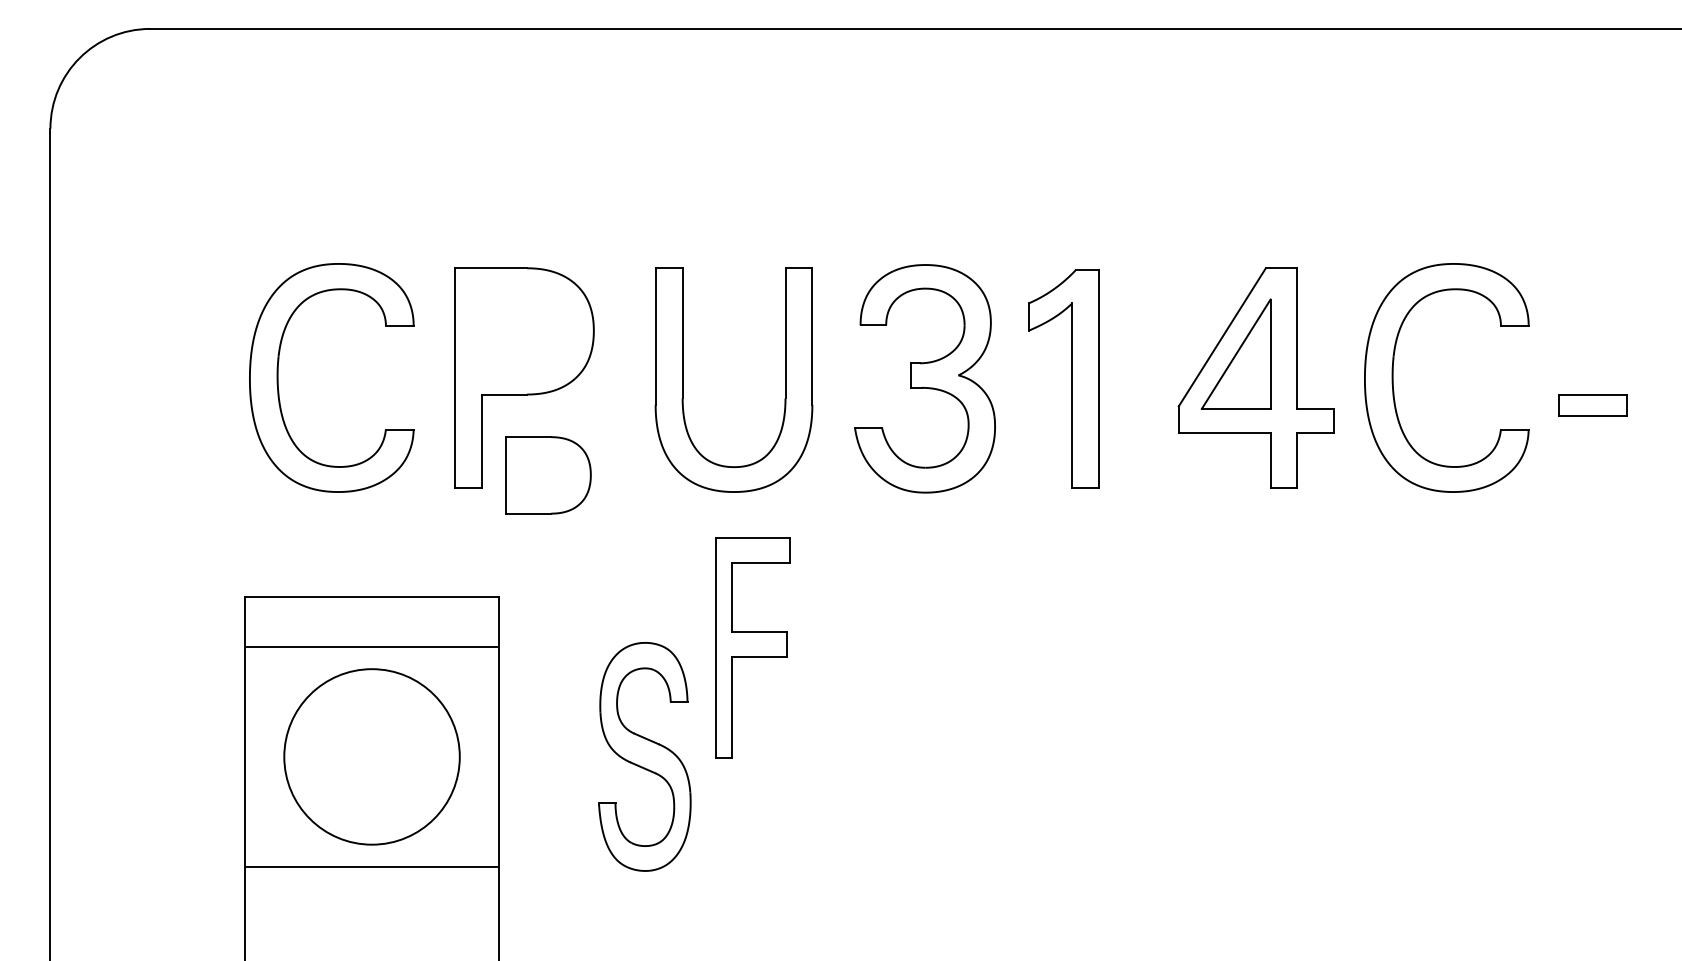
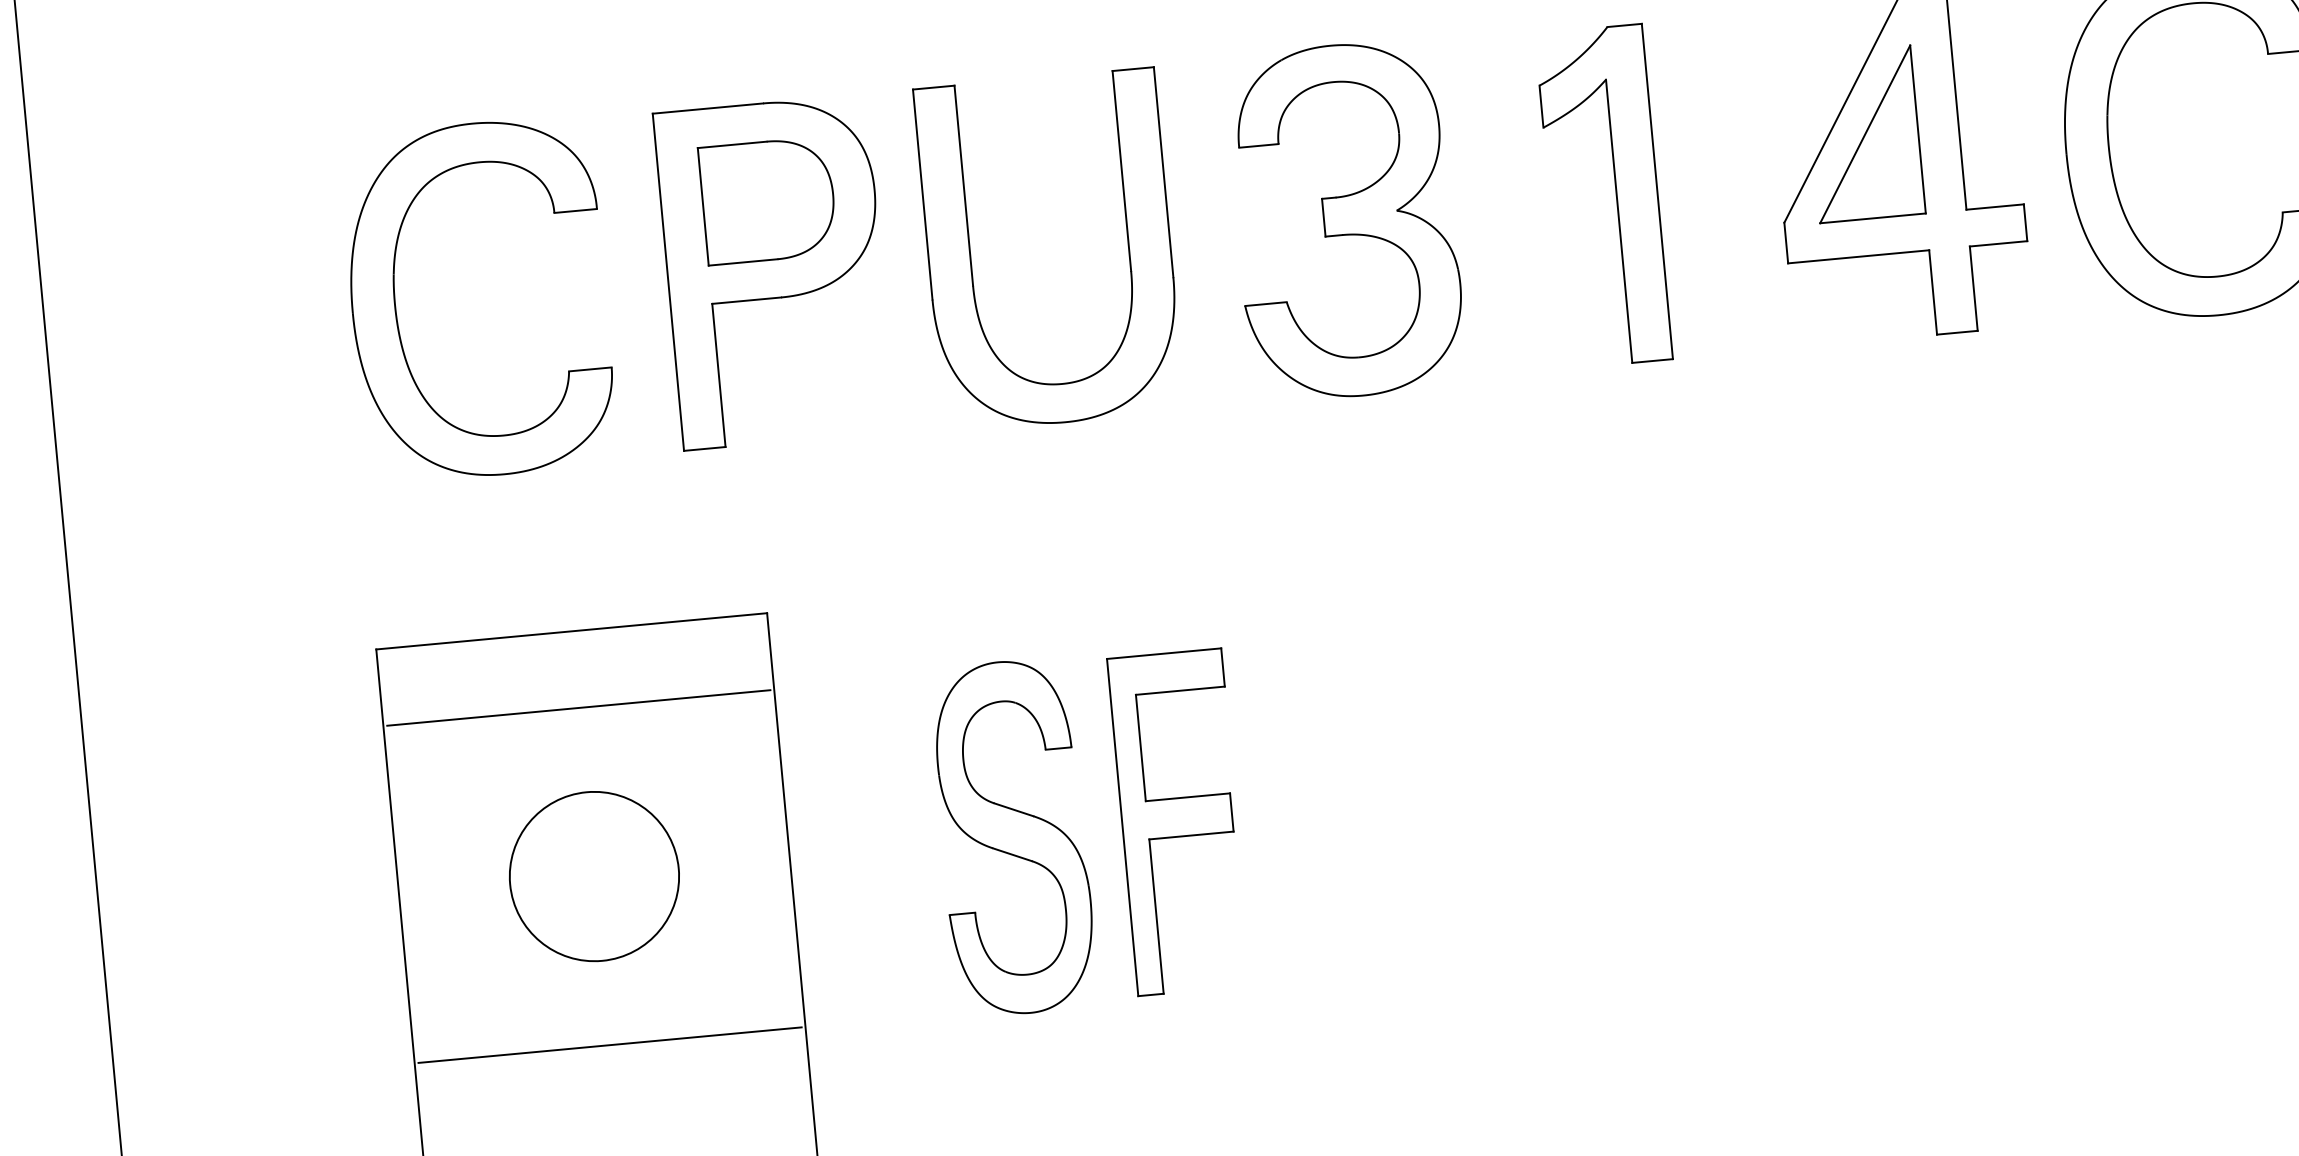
part: (924, 378) -> (1344, 220), moved
part: (683, 379) -> (971, 256), moved
part: (548, 475) -> (768, 200), moved
part: (752, 647) -> (1179, 821), moved
circle: (371, 756) -> (593, 875), size x0.62

